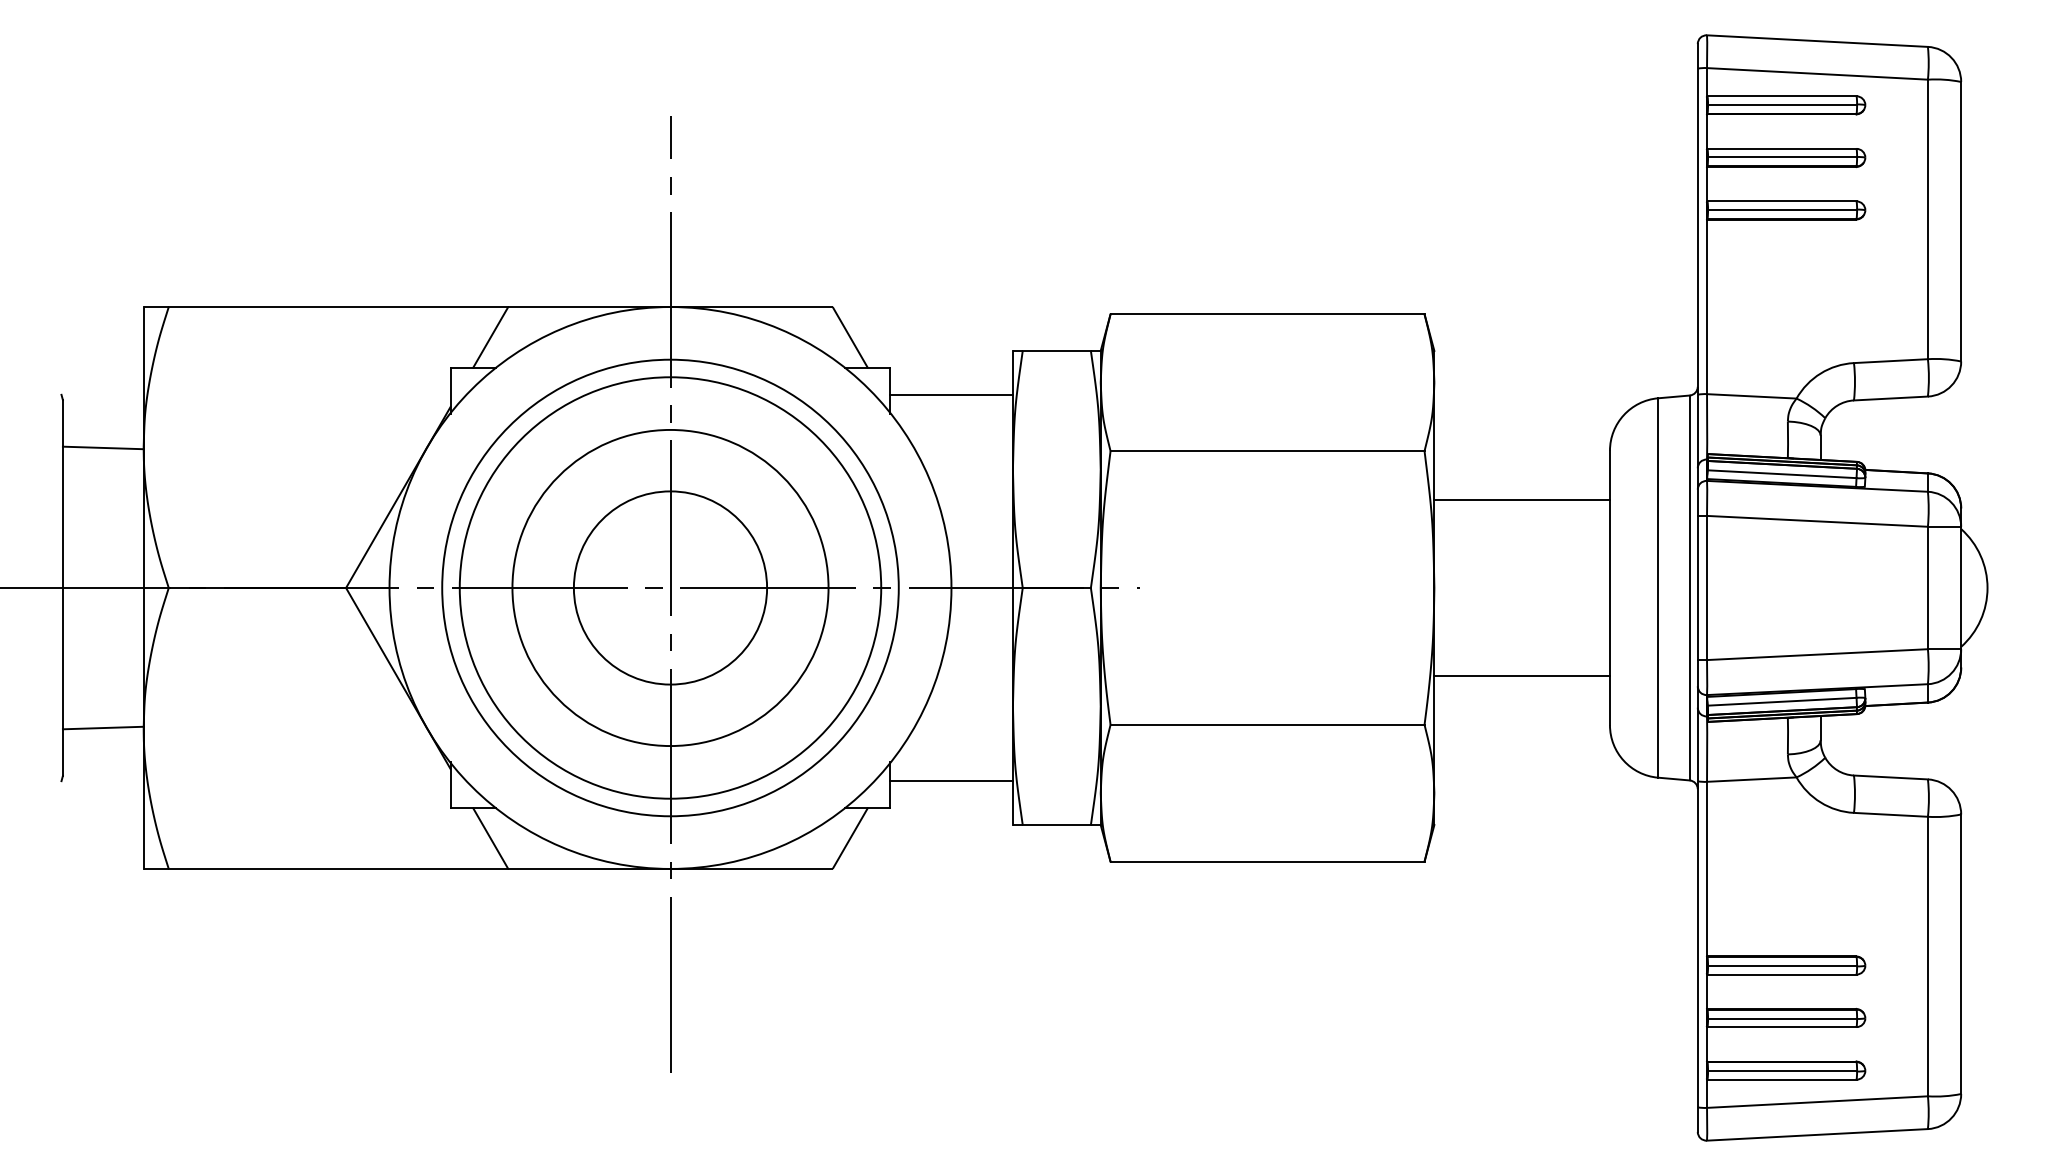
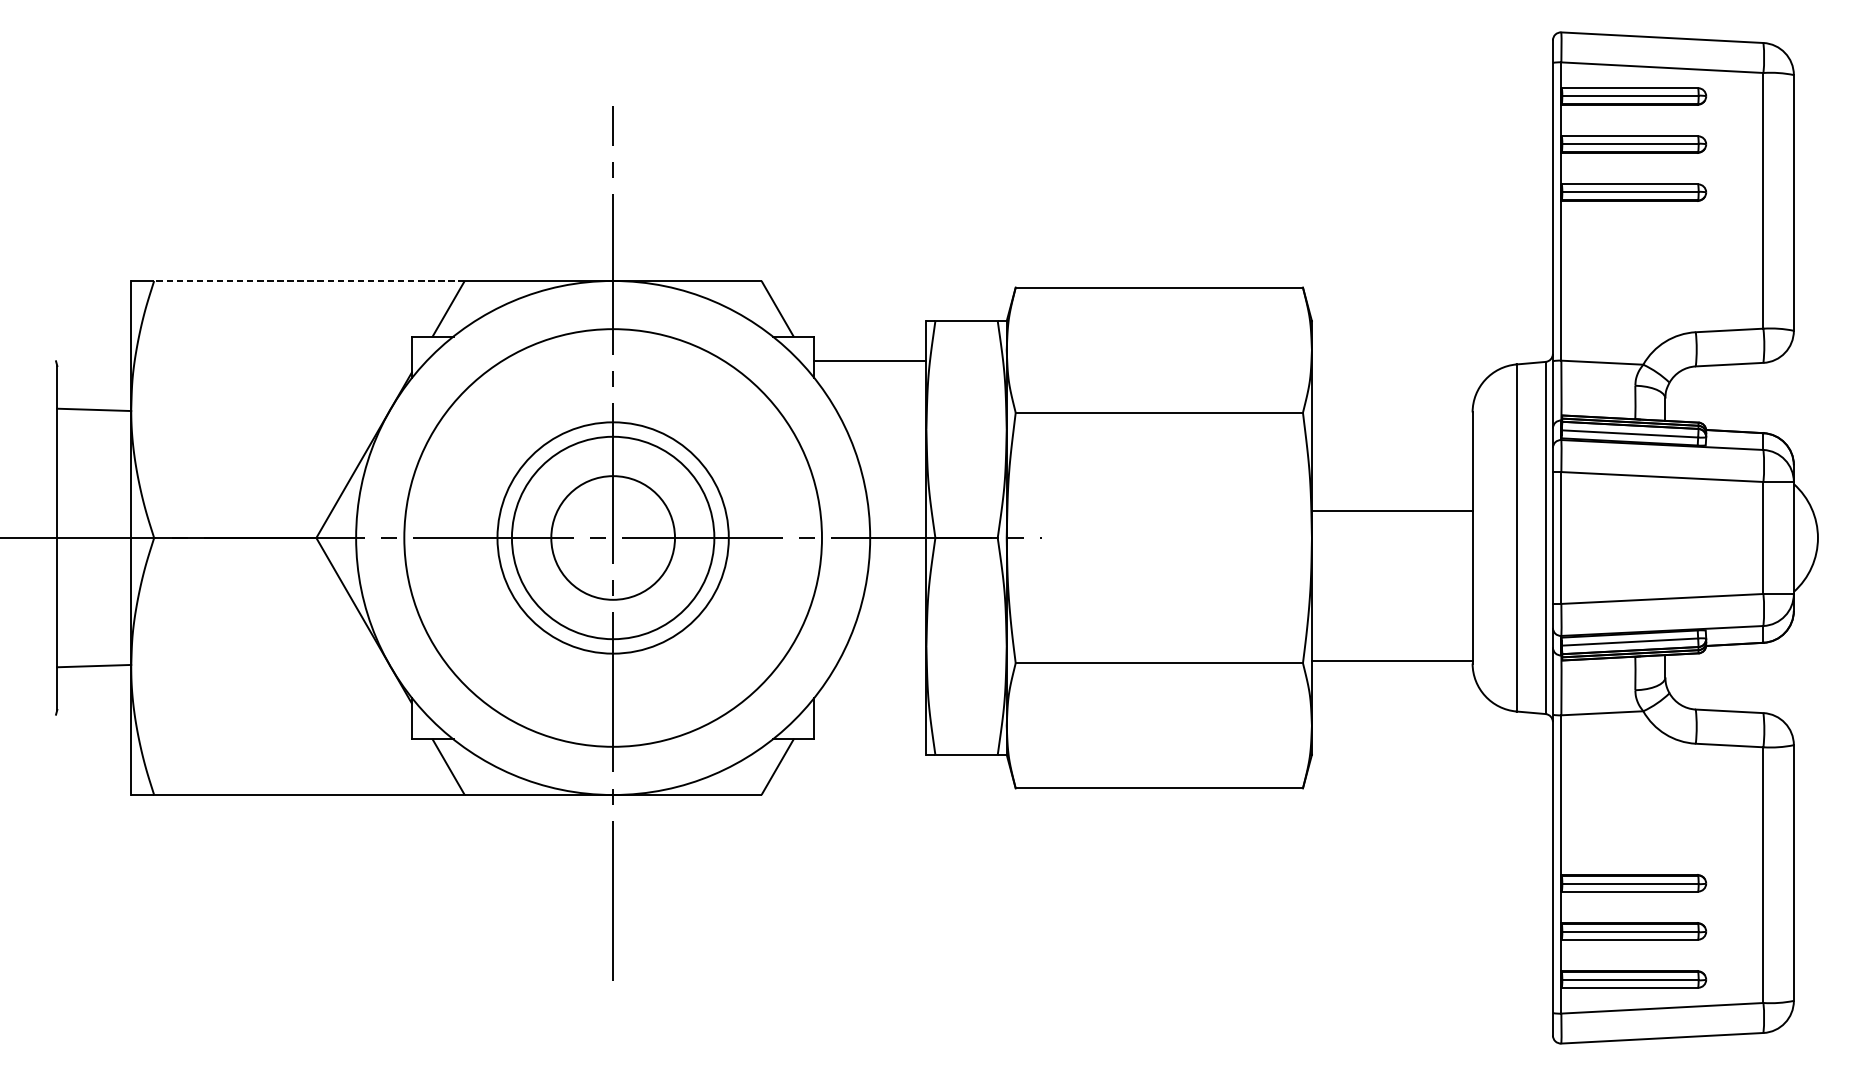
line: (338, 307) -> (309, 281), solid -> dashed
line: (1521, 500) -> (1391, 511), moved
circle: (670, 587) -> (613, 537), size x0.6
circle: (670, 587) -> (613, 537), size x0.7
circle: (670, 587) -> (613, 537), size x0.7
line: (1521, 675) -> (1391, 661), moved
line: (951, 781) -> (870, 715), removed

